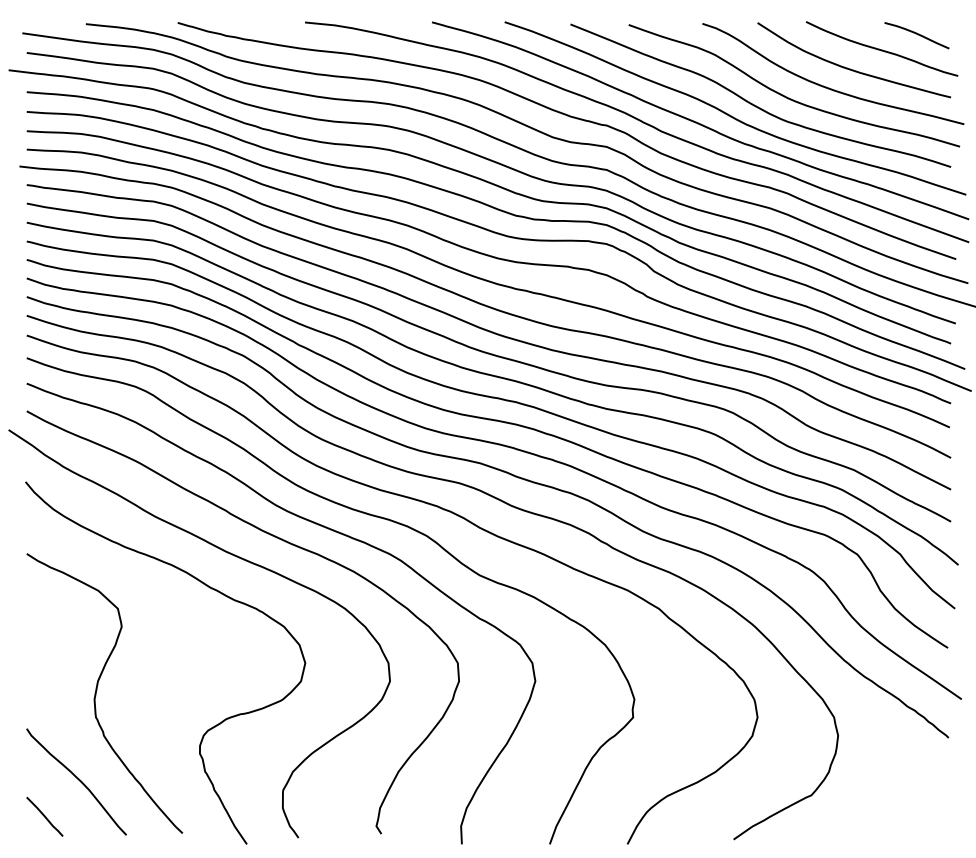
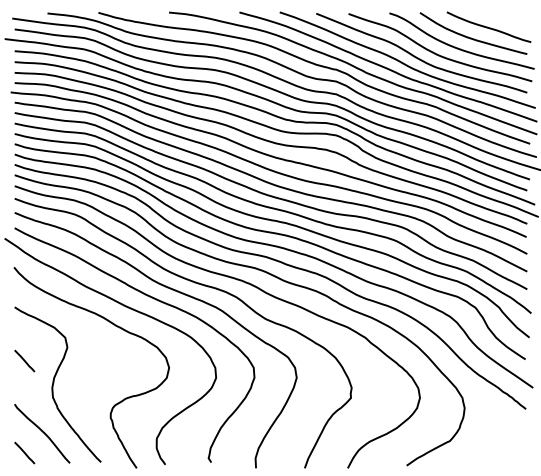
curve: (917, 35) -> (508, 19), removed
line: (44, 649) -> (24, 360), added

